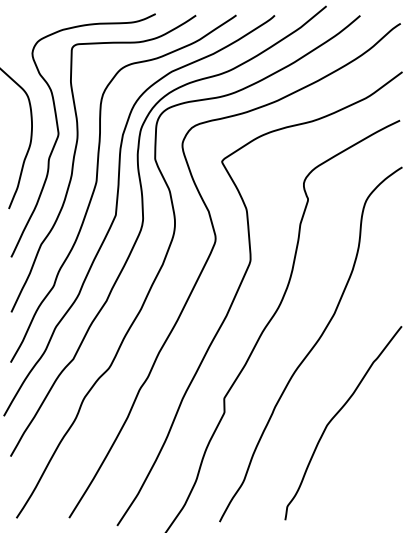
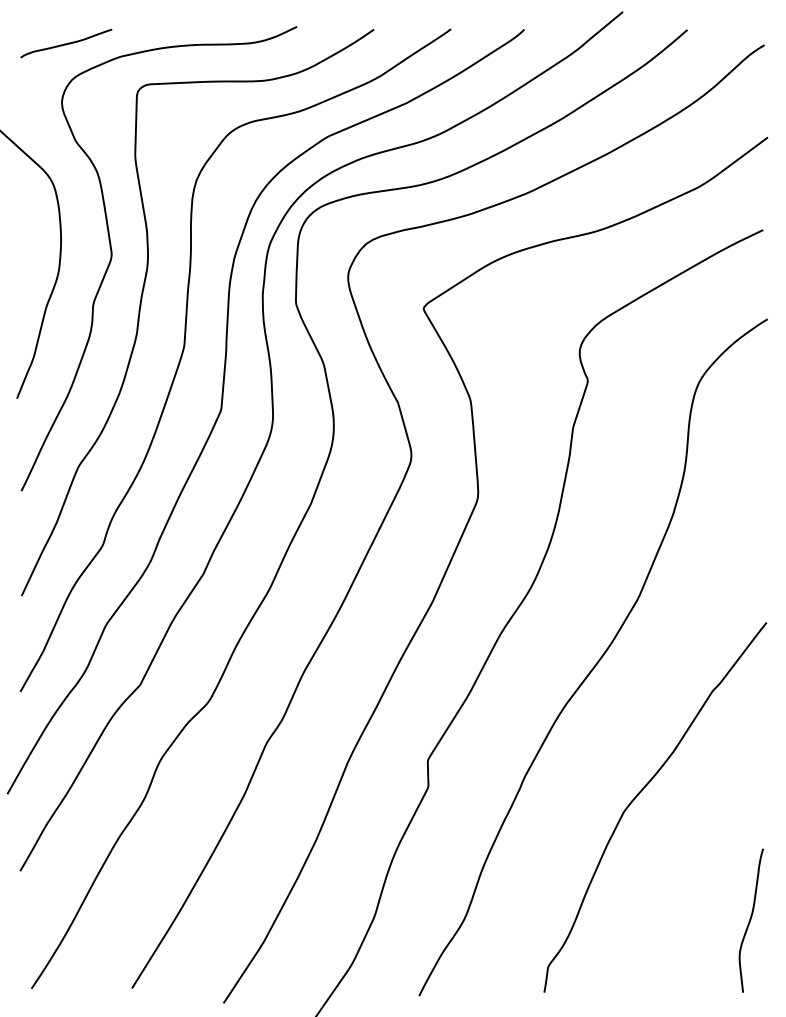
curve: (34, 22) -> (65, 42), added
curve: (393, 482) -> (750, 920), added

